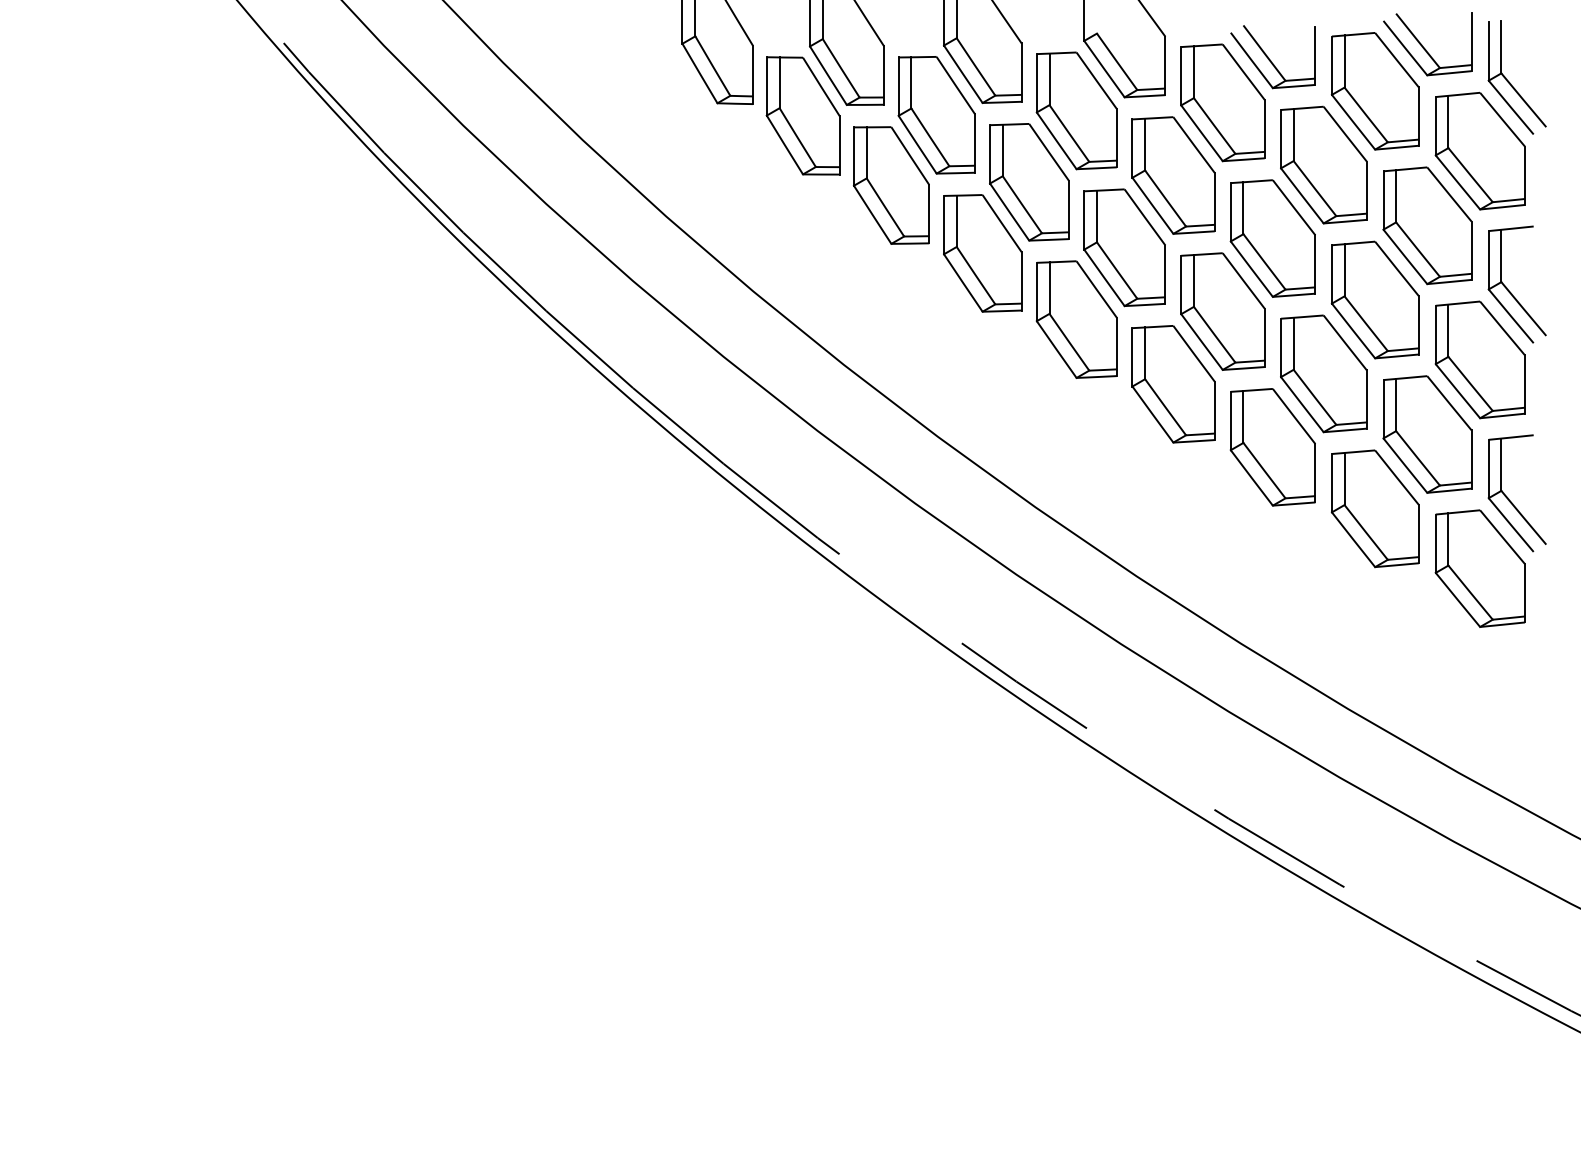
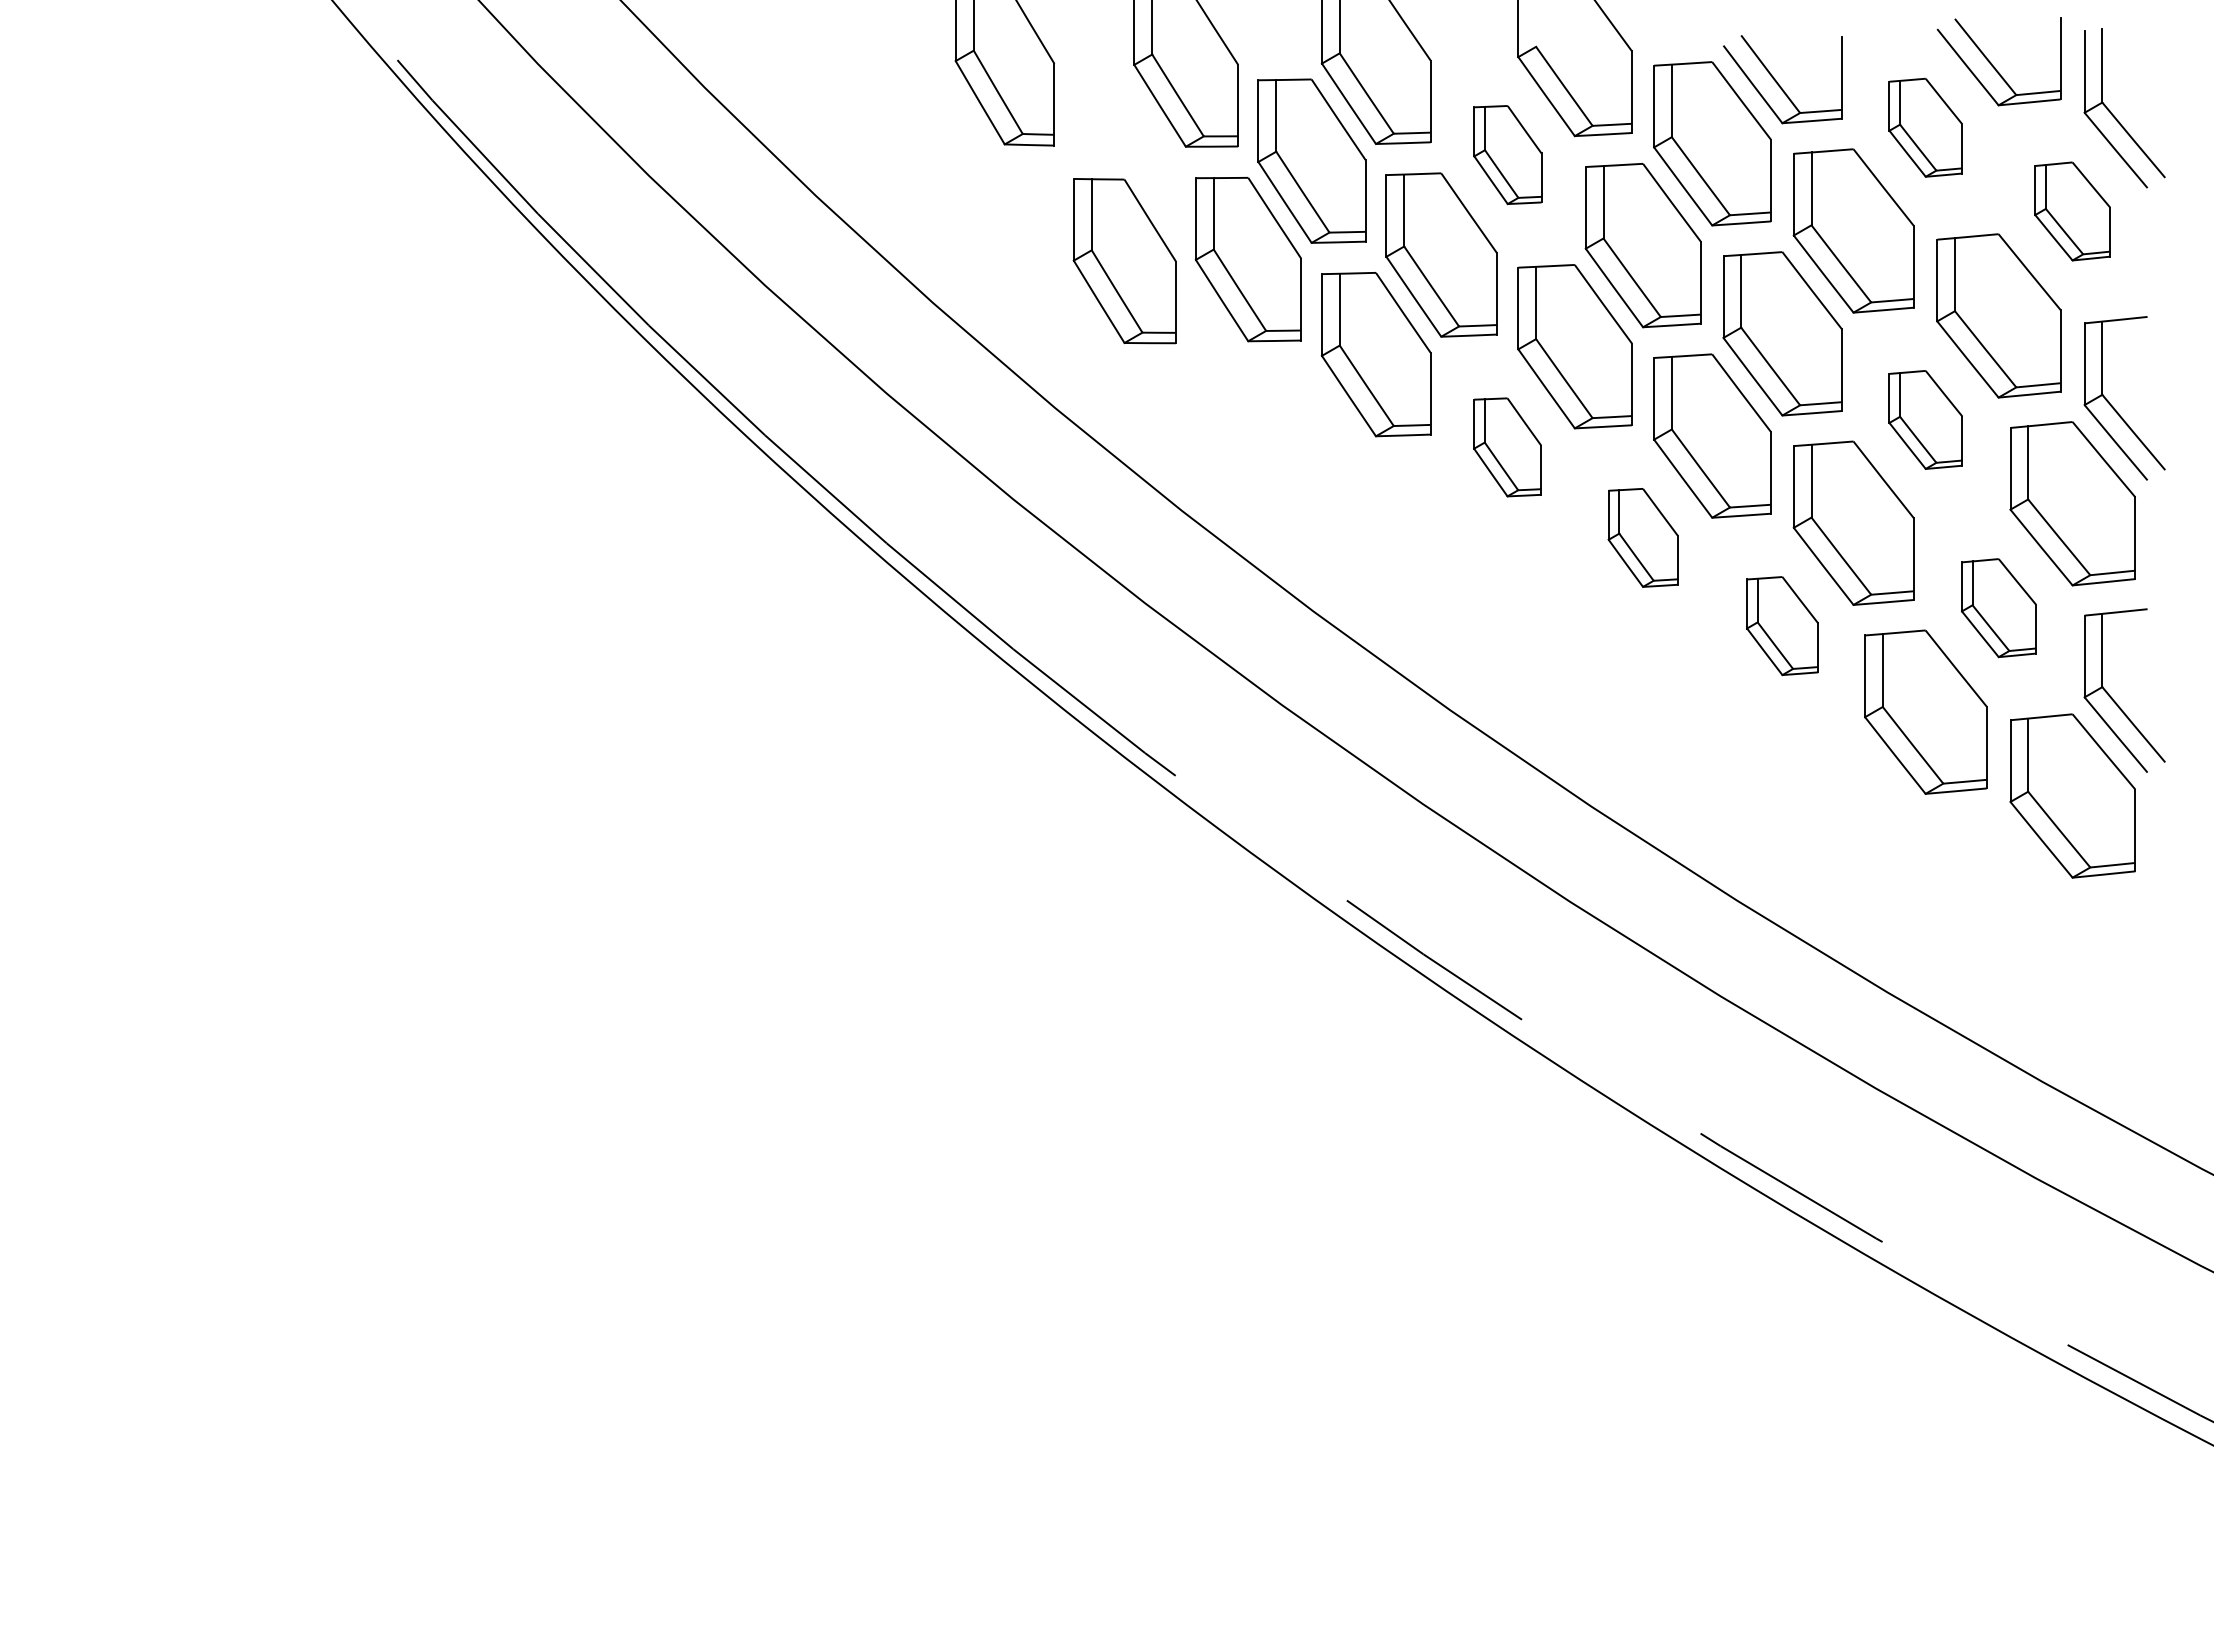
part: (1375, 91) -> (1925, 127), size x0.6
part: (1076, 110) -> (1507, 154), size x0.6
part: (802, 116) -> (1124, 261), moved
part: (1480, 151) -> (2072, 211), size x0.6
part: (1375, 299) -> (1925, 419), size x0.6
part: (1076, 319) -> (1507, 447), size x0.6
part: (1172, 384) -> (1642, 537), size x0.6
part: (1427, 434) -> (1998, 607), size x0.6
part: (1272, 446) -> (1782, 625), size x0.6

